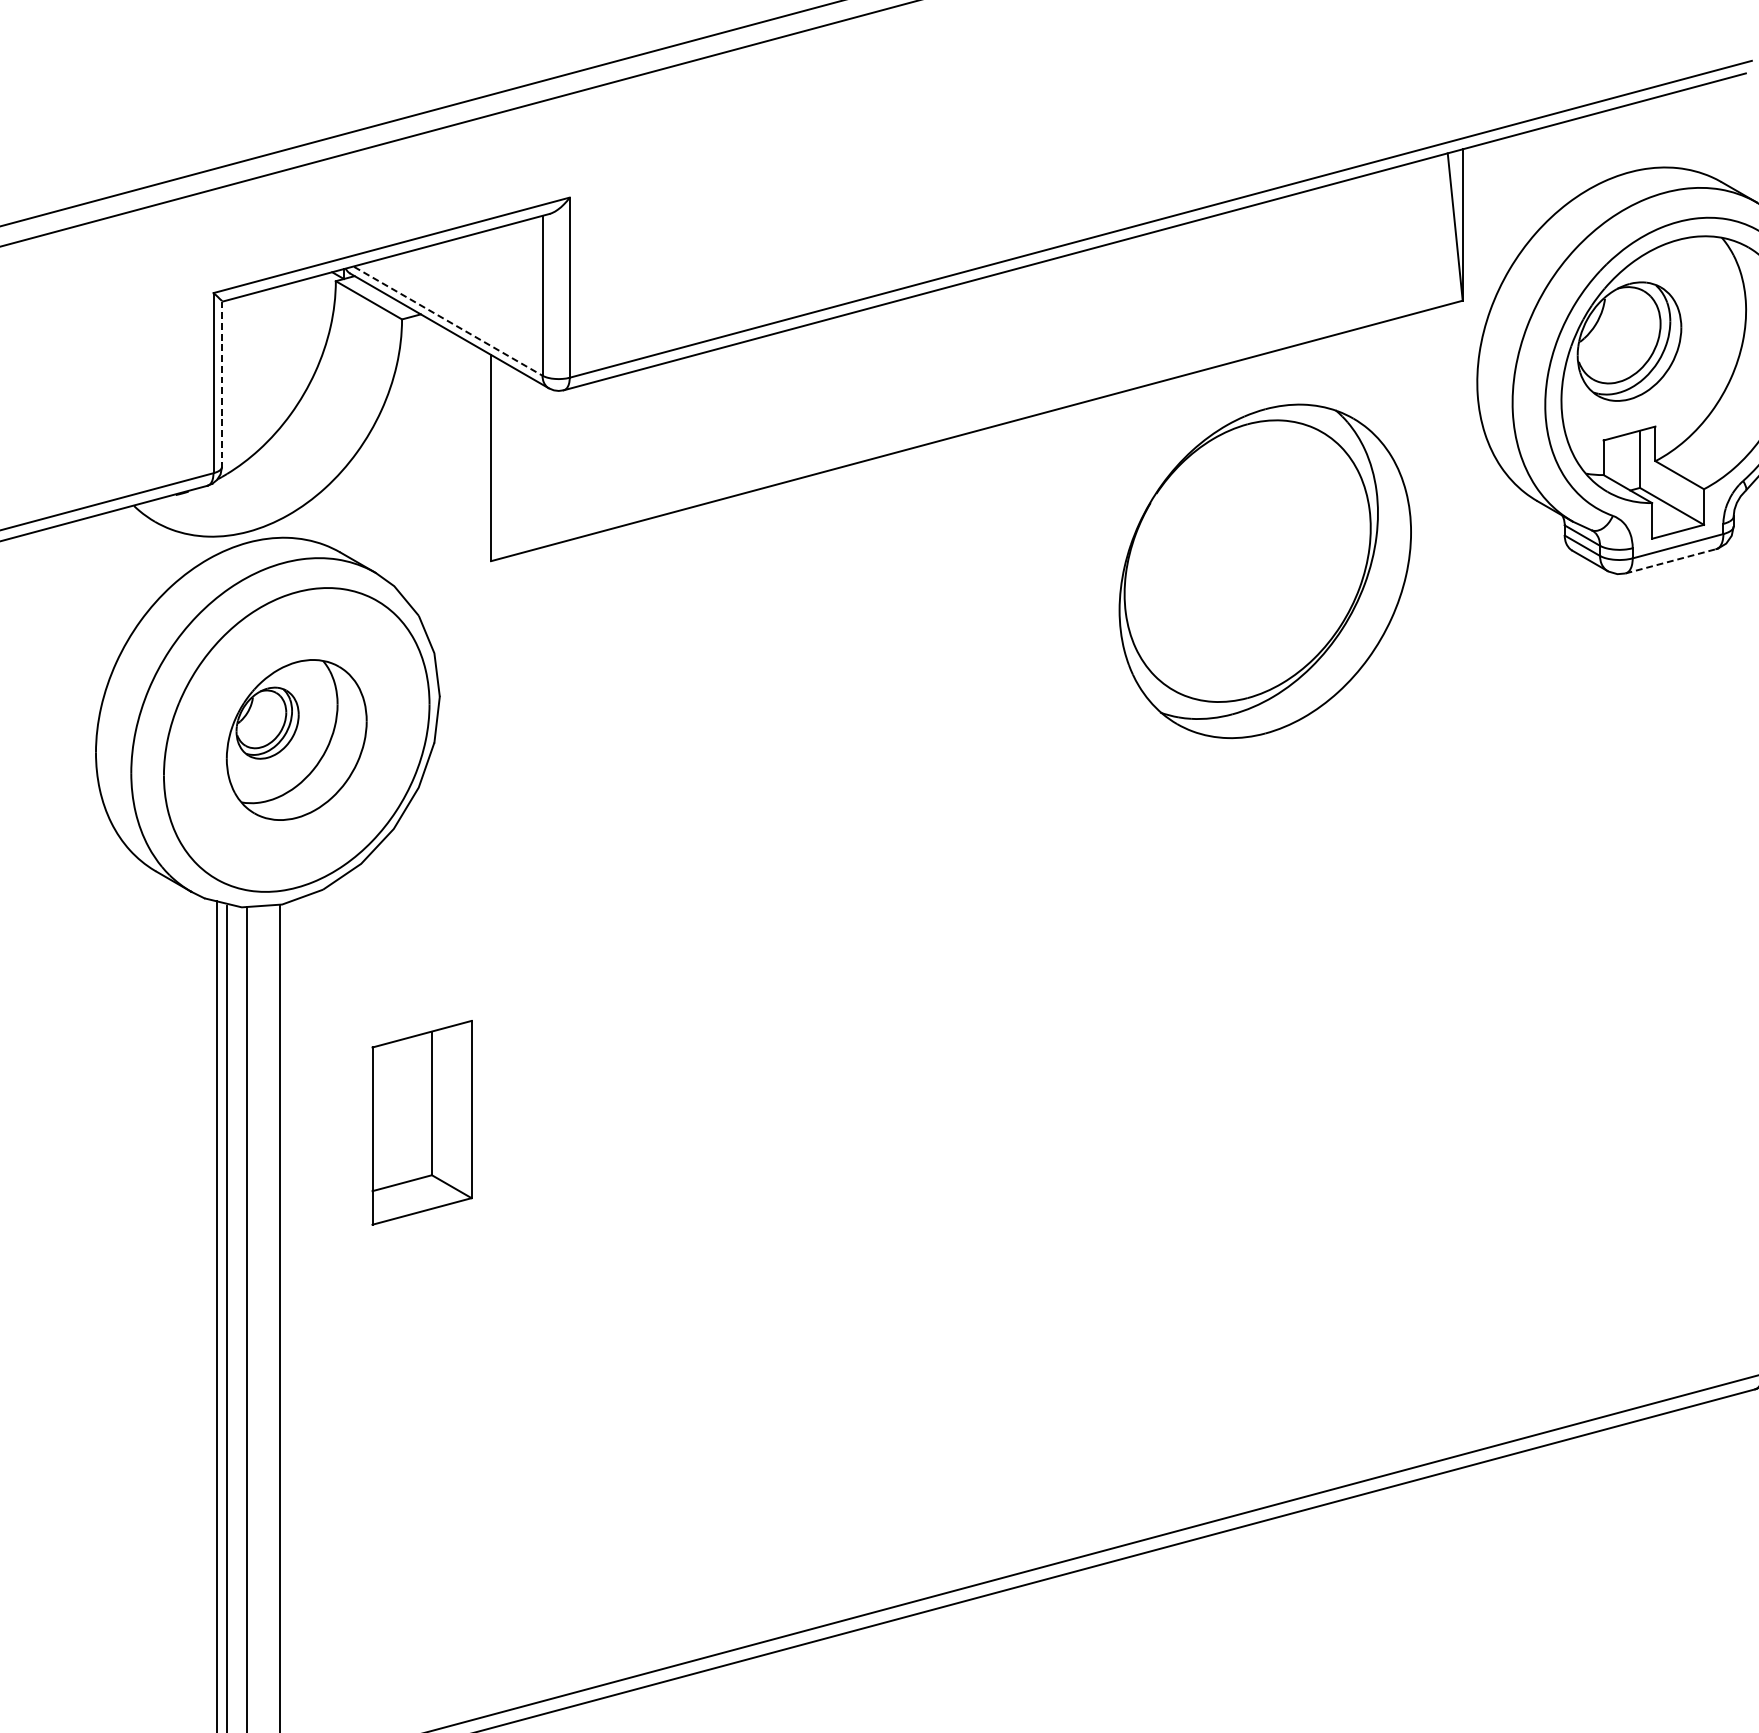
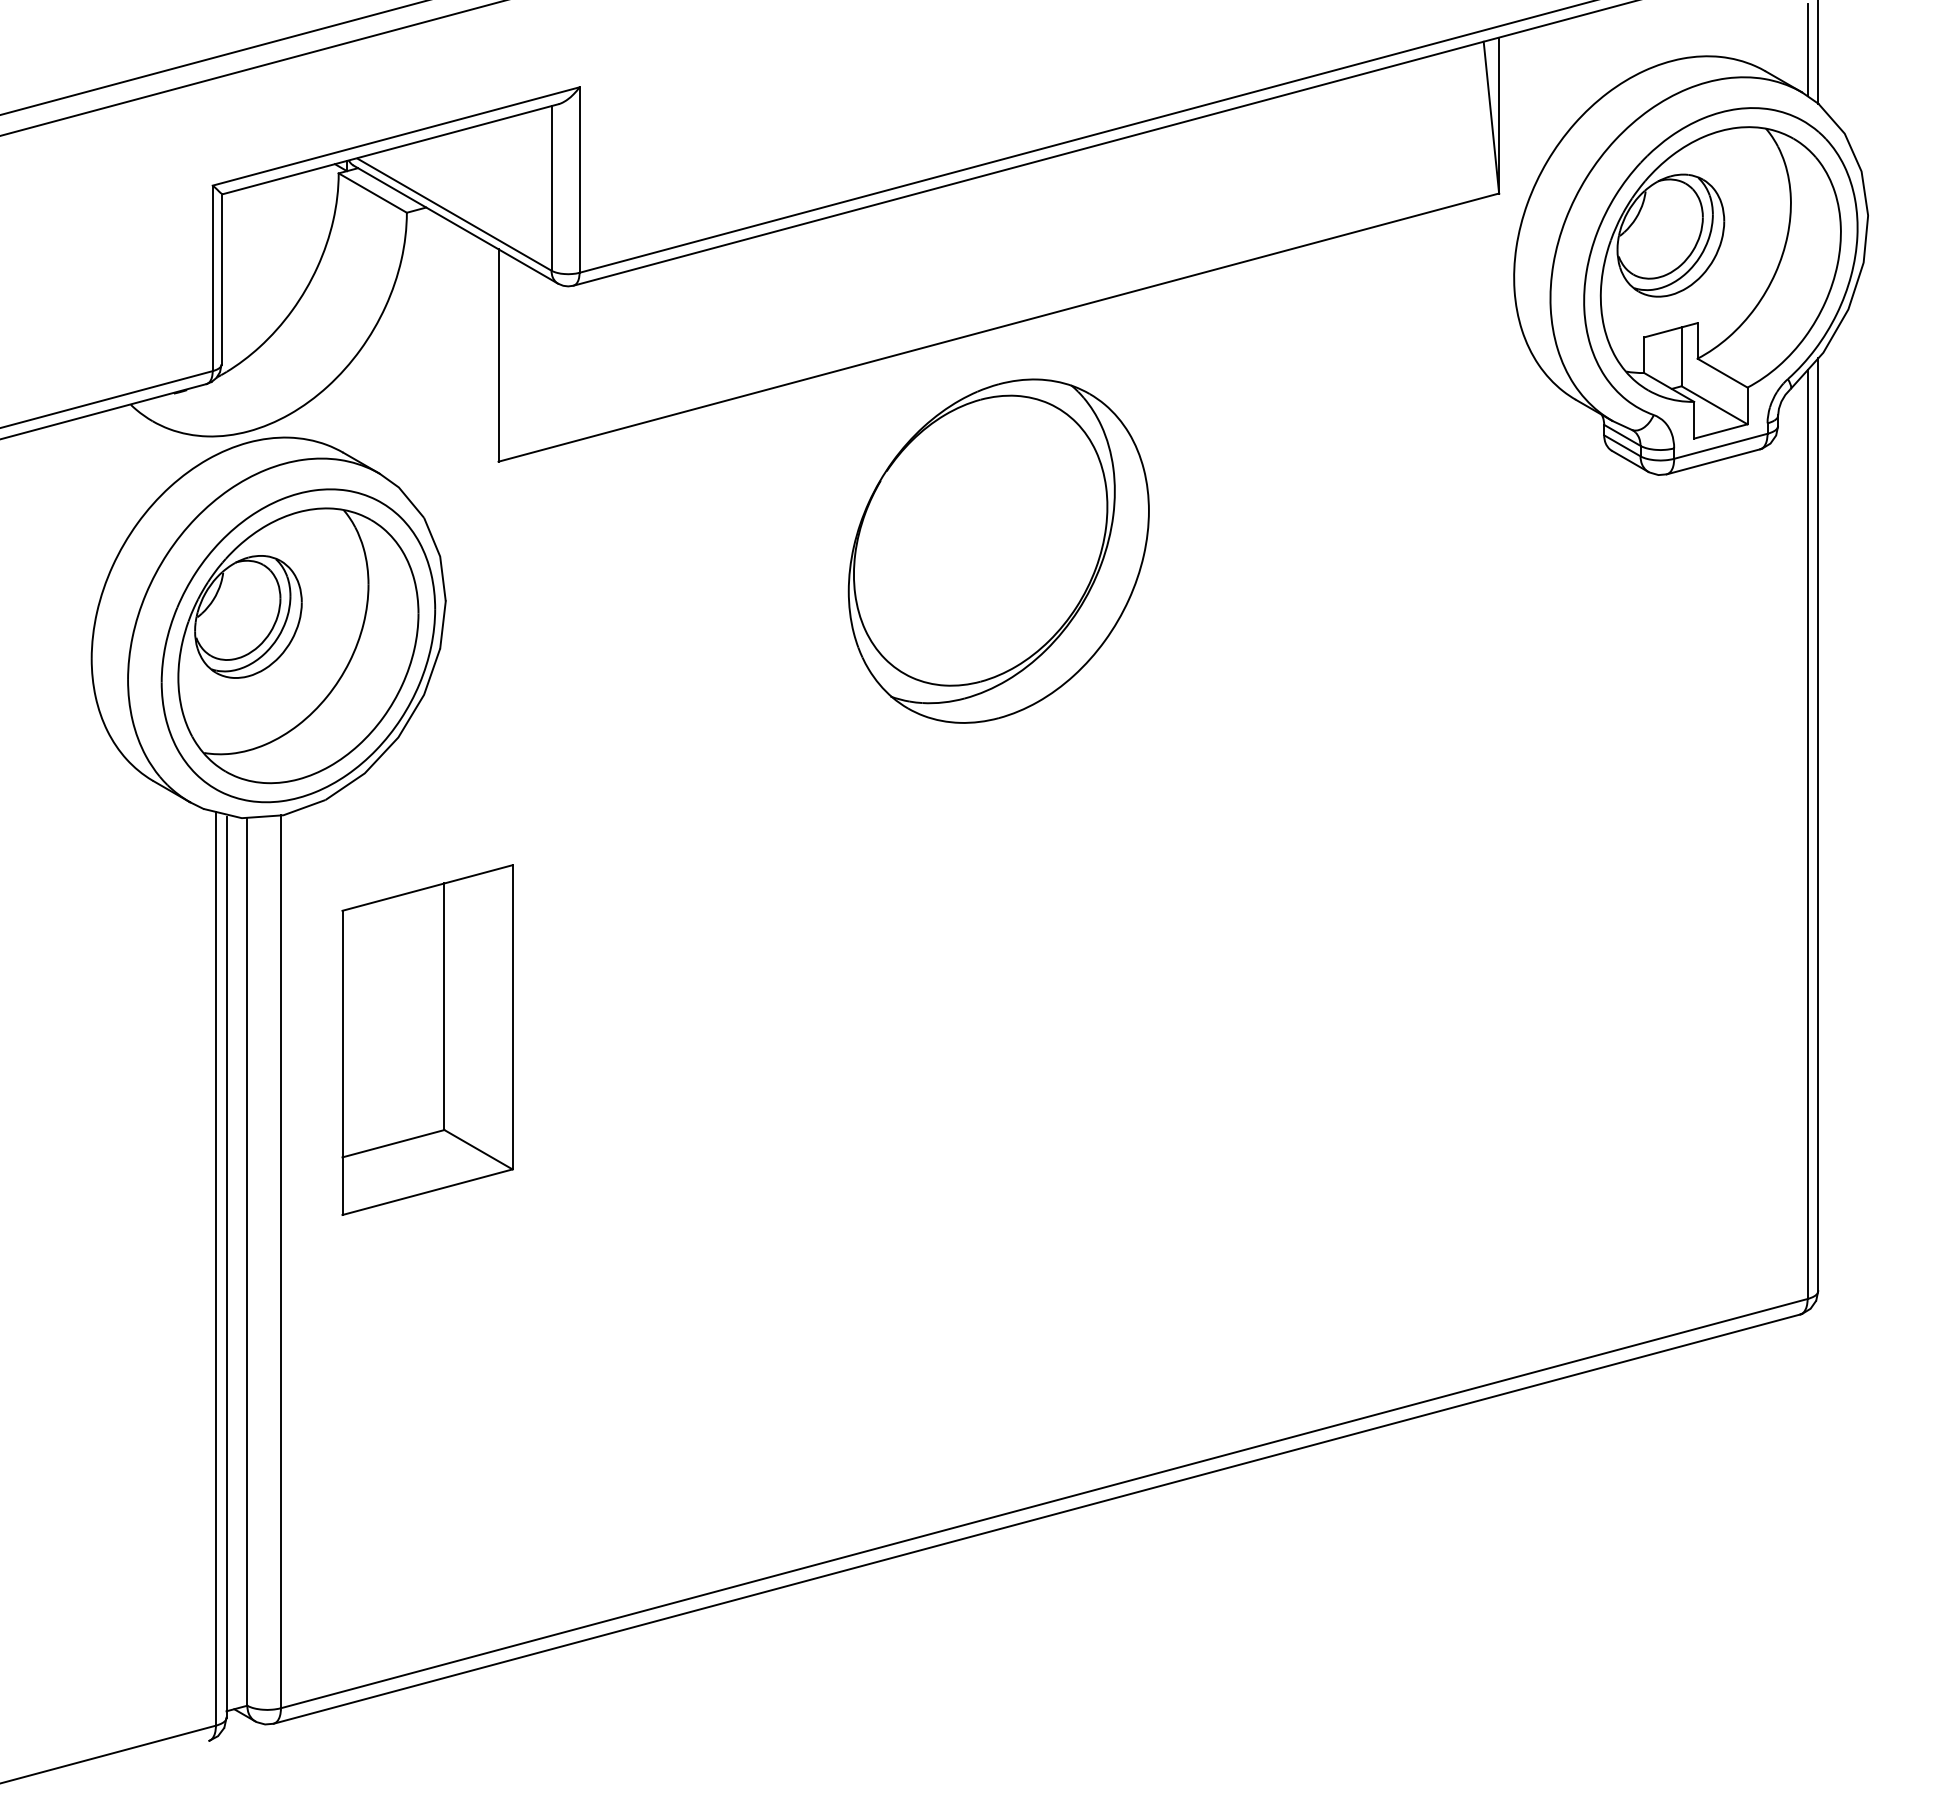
line: (448, 321) -> (454, 214), dashed -> solid
line: (222, 384) -> (221, 279), dashed -> solid
line: (1670, 560) -> (1713, 461), dashed -> solid
part: (1264, 570) -> (998, 550), moved
part: (296, 739) -> (298, 645), size x1.67
part: (422, 1122) -> (427, 1039), size x1.67

